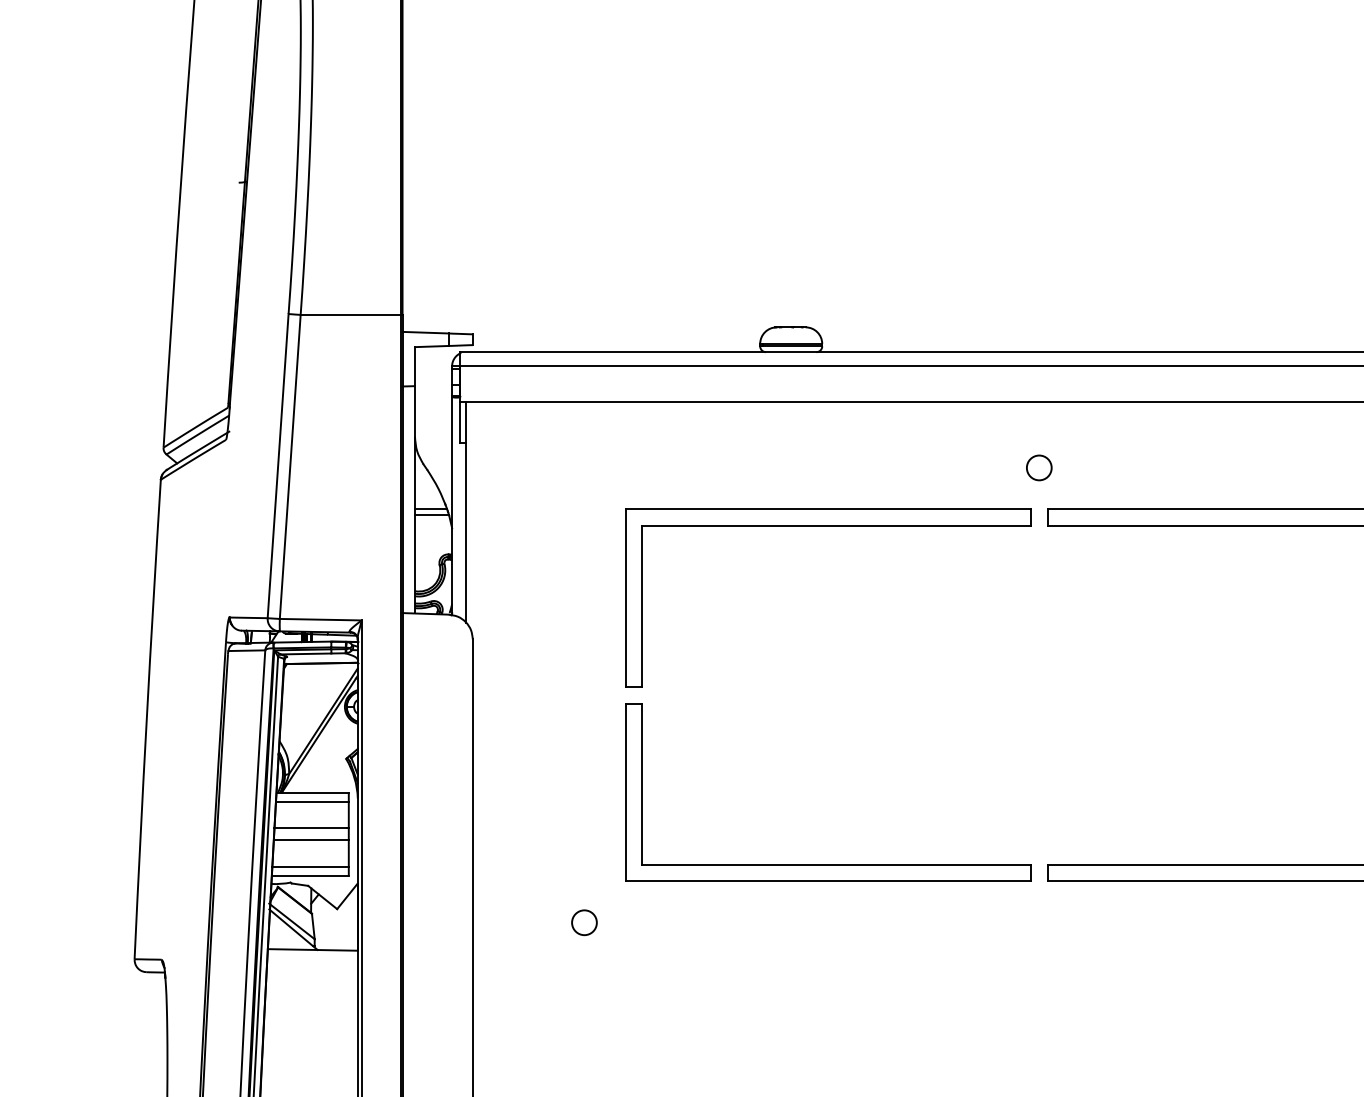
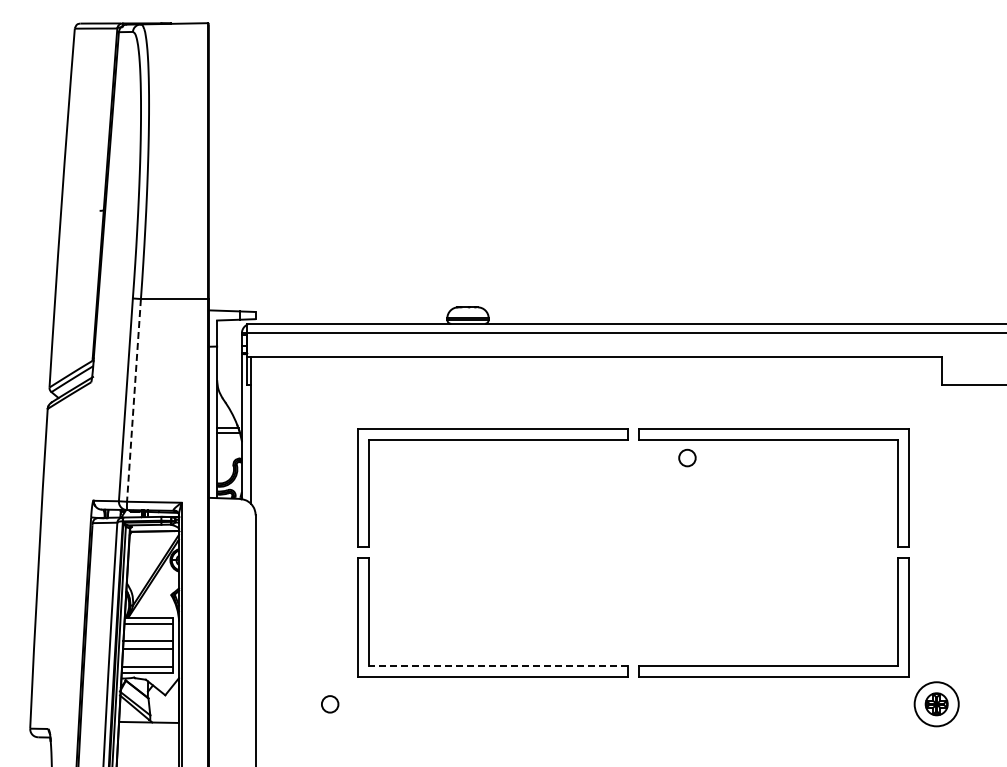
line: (289, 467) -> (133, 400), solid -> dashed
circle: (1039, 467) -> (687, 457), moved
line: (836, 864) -> (498, 665), solid -> dashed

